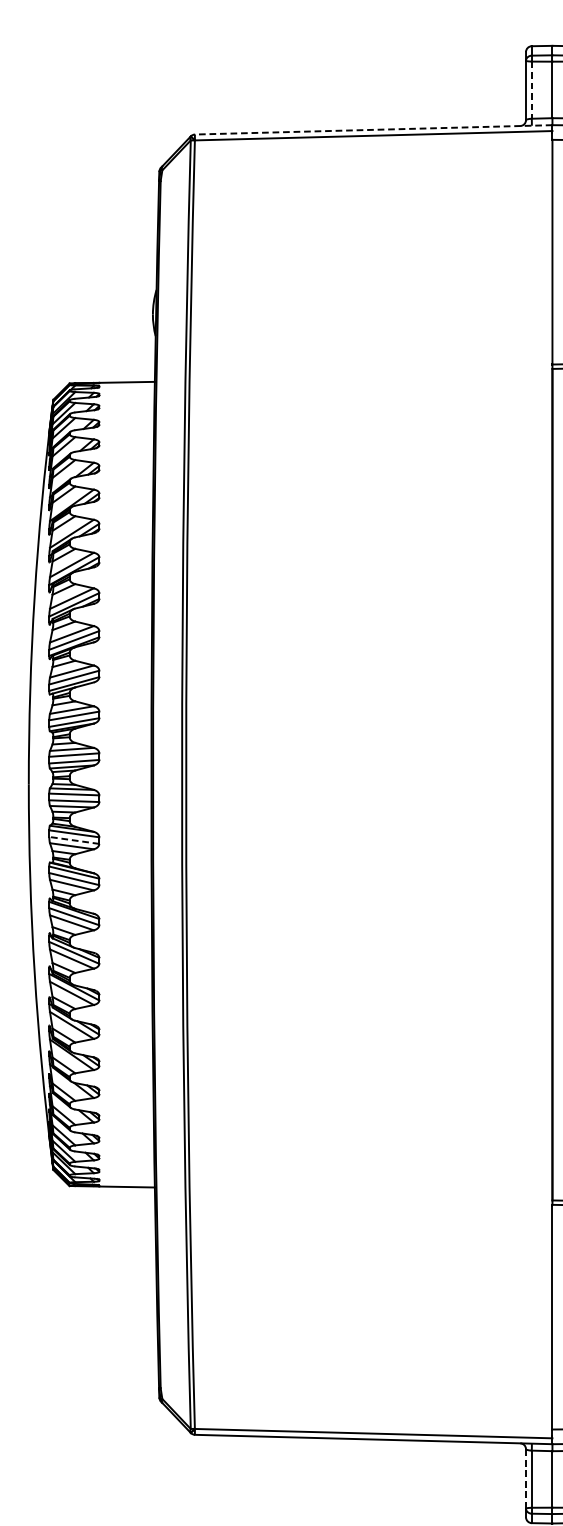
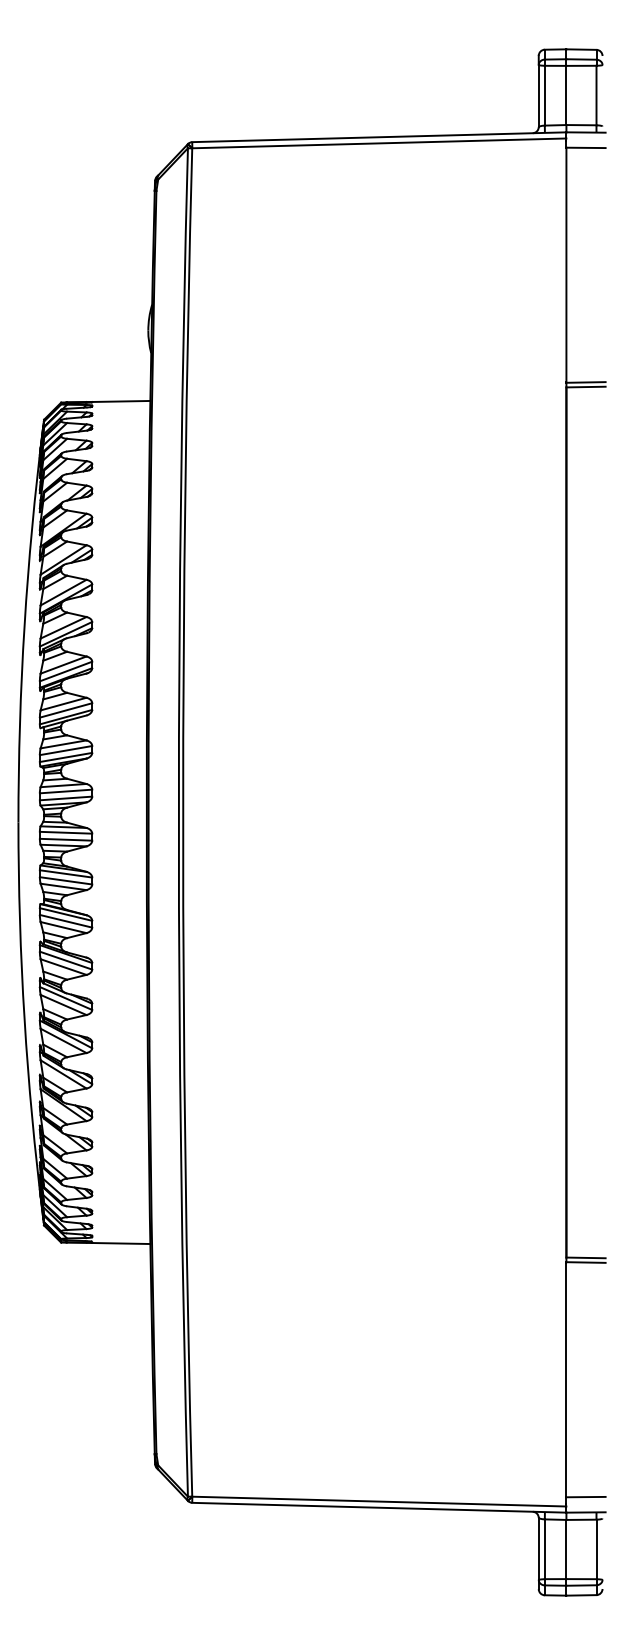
line: (531, 89) -> (544, 95), dashed -> solid
line: (372, 130) -> (378, 137), dashed -> solid
line: (73, 840) -> (65, 880), dashed -> solid
line: (525, 1478) -> (538, 1548), dashed -> solid

